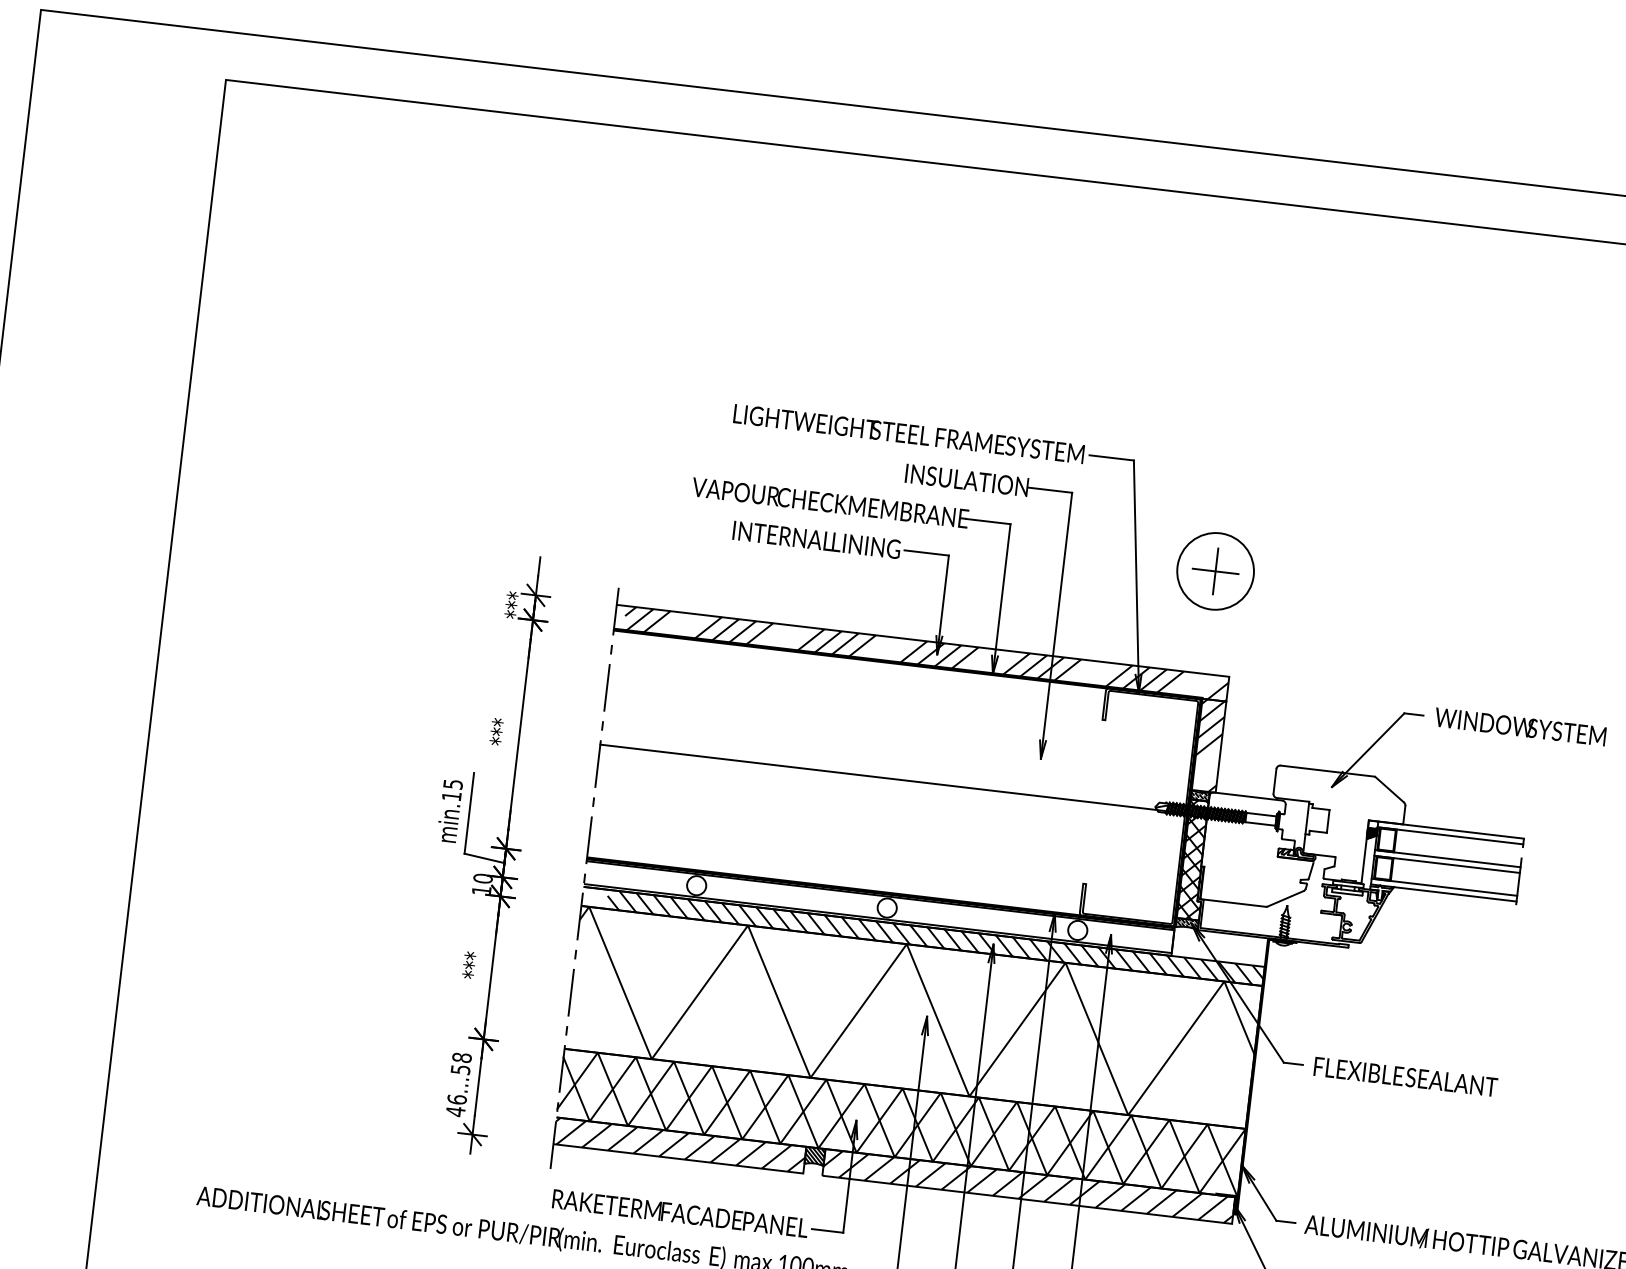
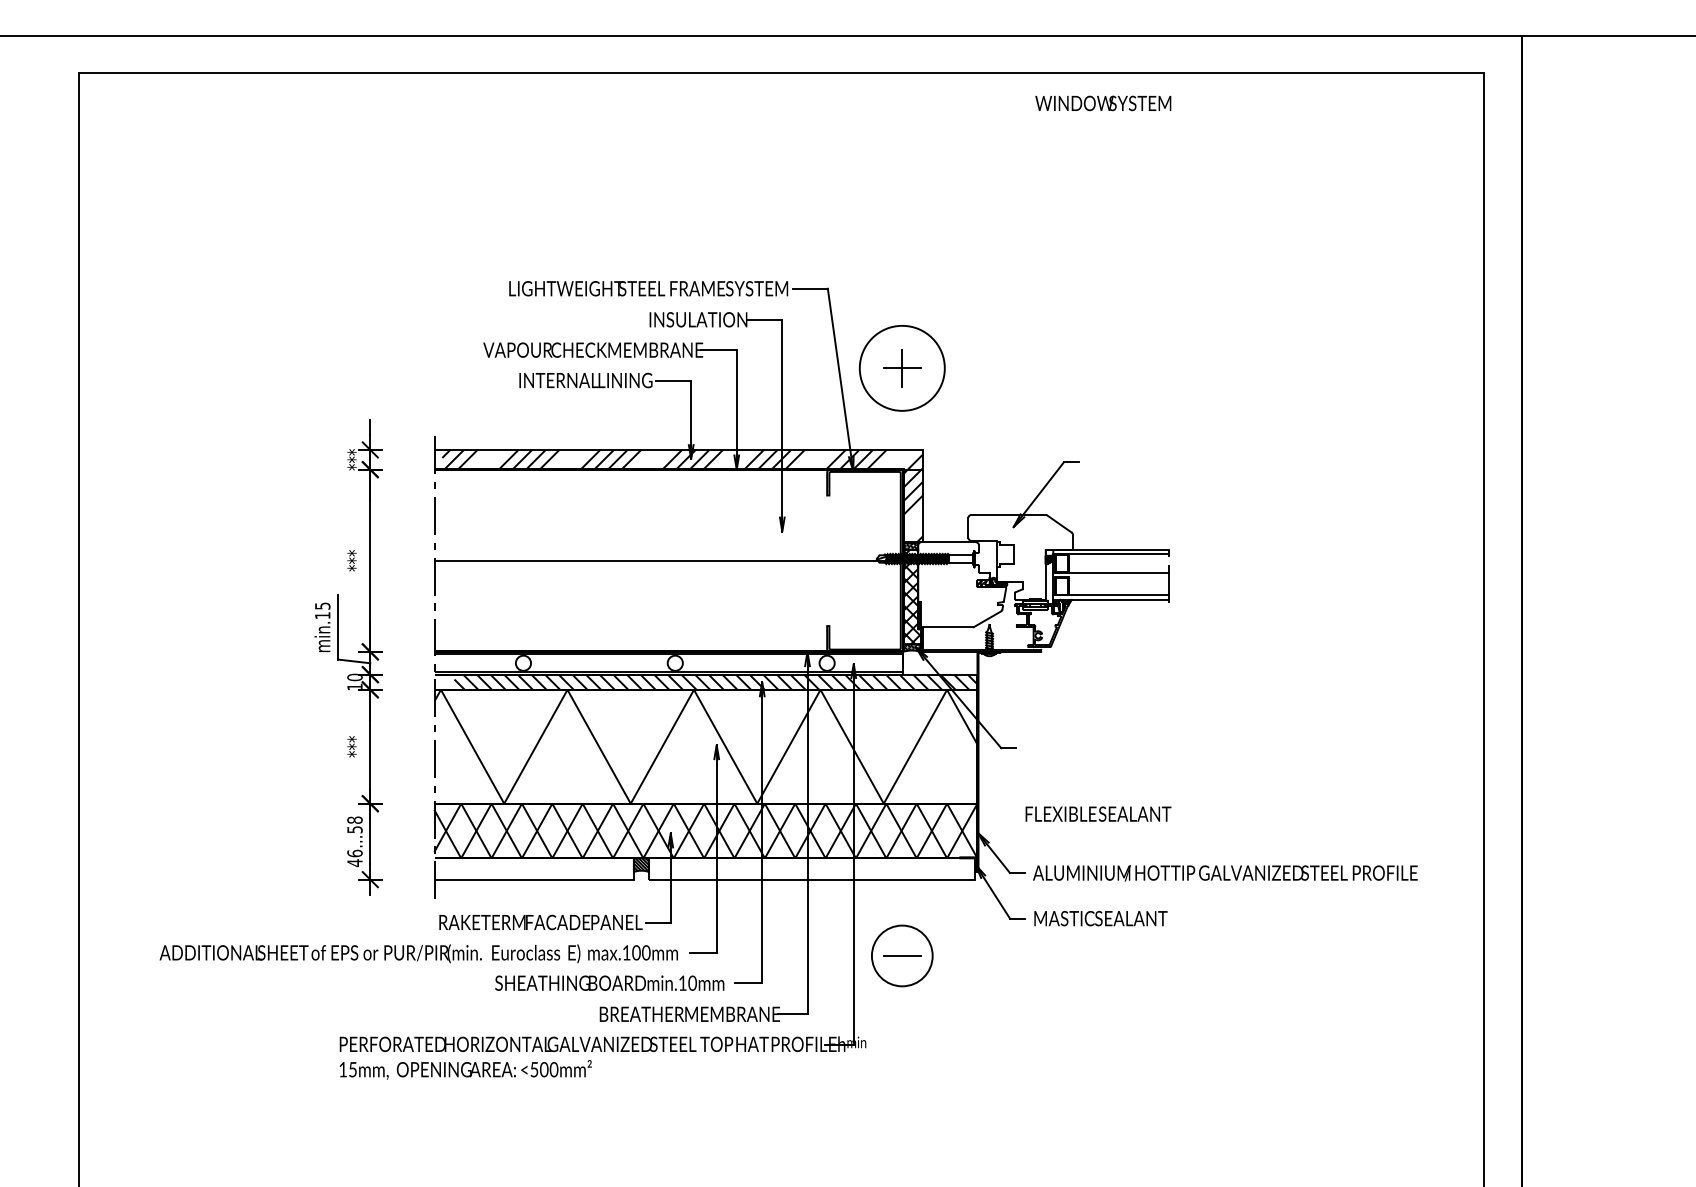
circle: (1214, 571) -> (901, 368), size x1.4
text: (1520, 727) -> (1103, 103), moved
line: (1447, 864) -> (1111, 577), removed
text: (1405, 1076) -> (1098, 813), moved
hatch: (678, 1144) -> (533, 868), removed
hatch: (1029, 1185) -> (812, 868), removed

